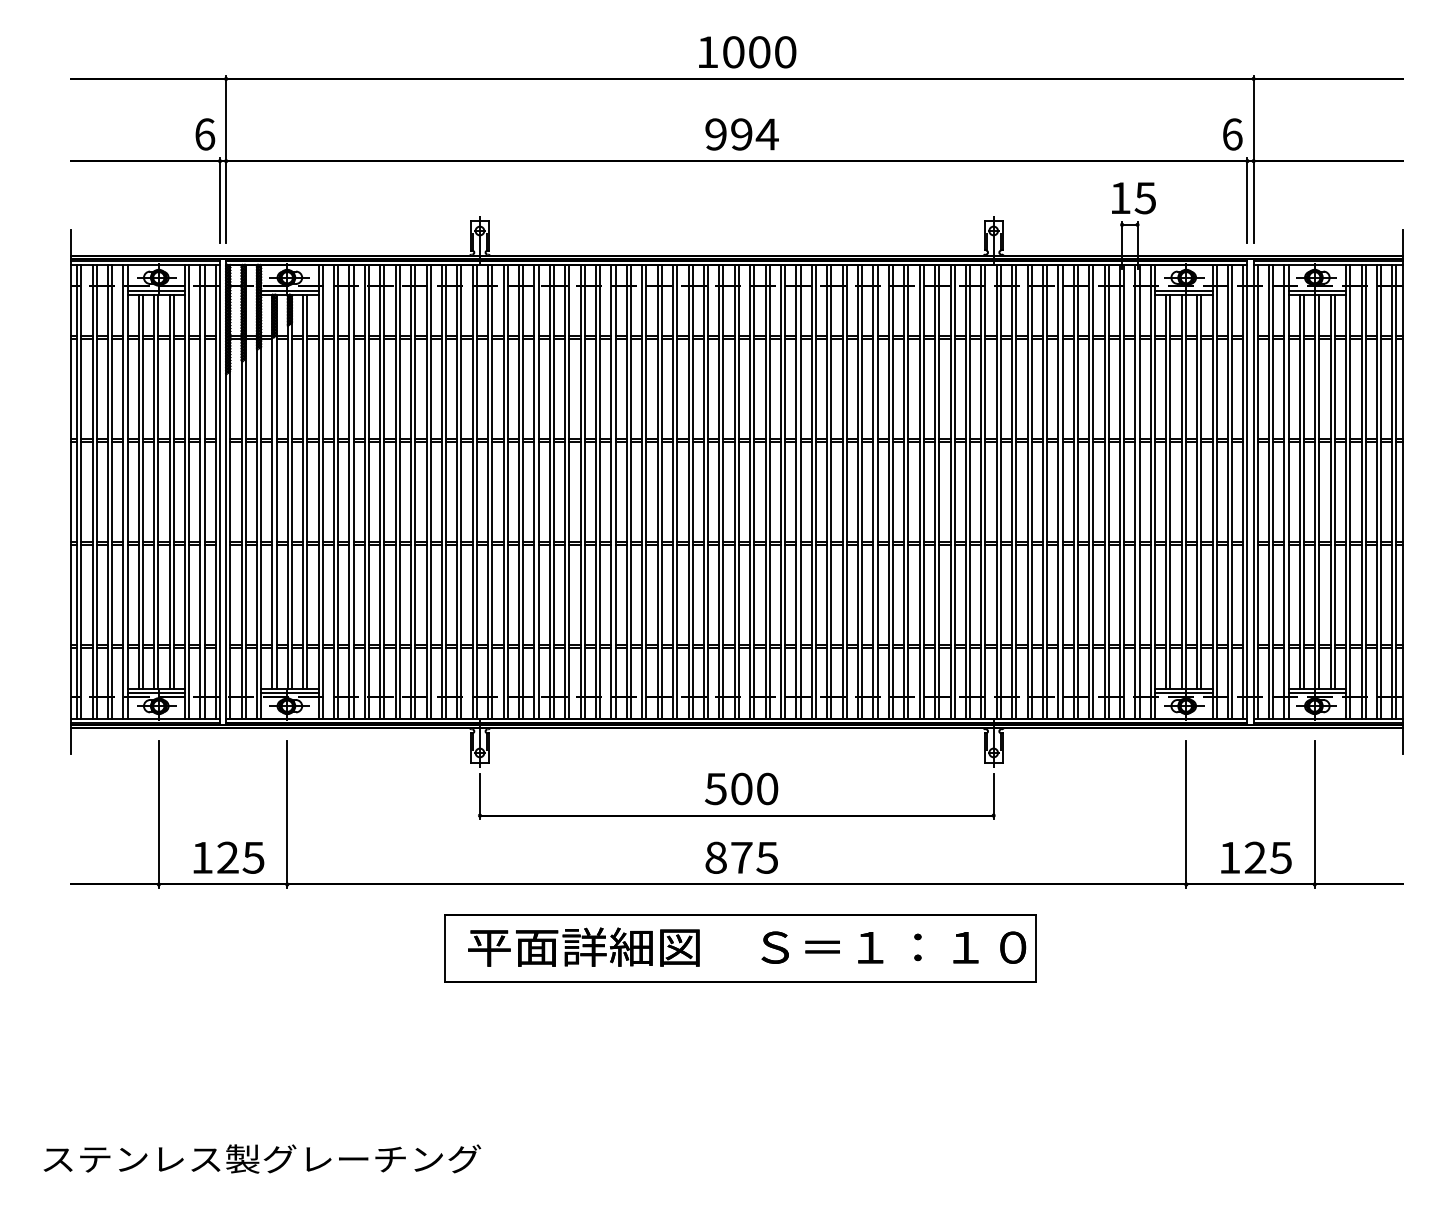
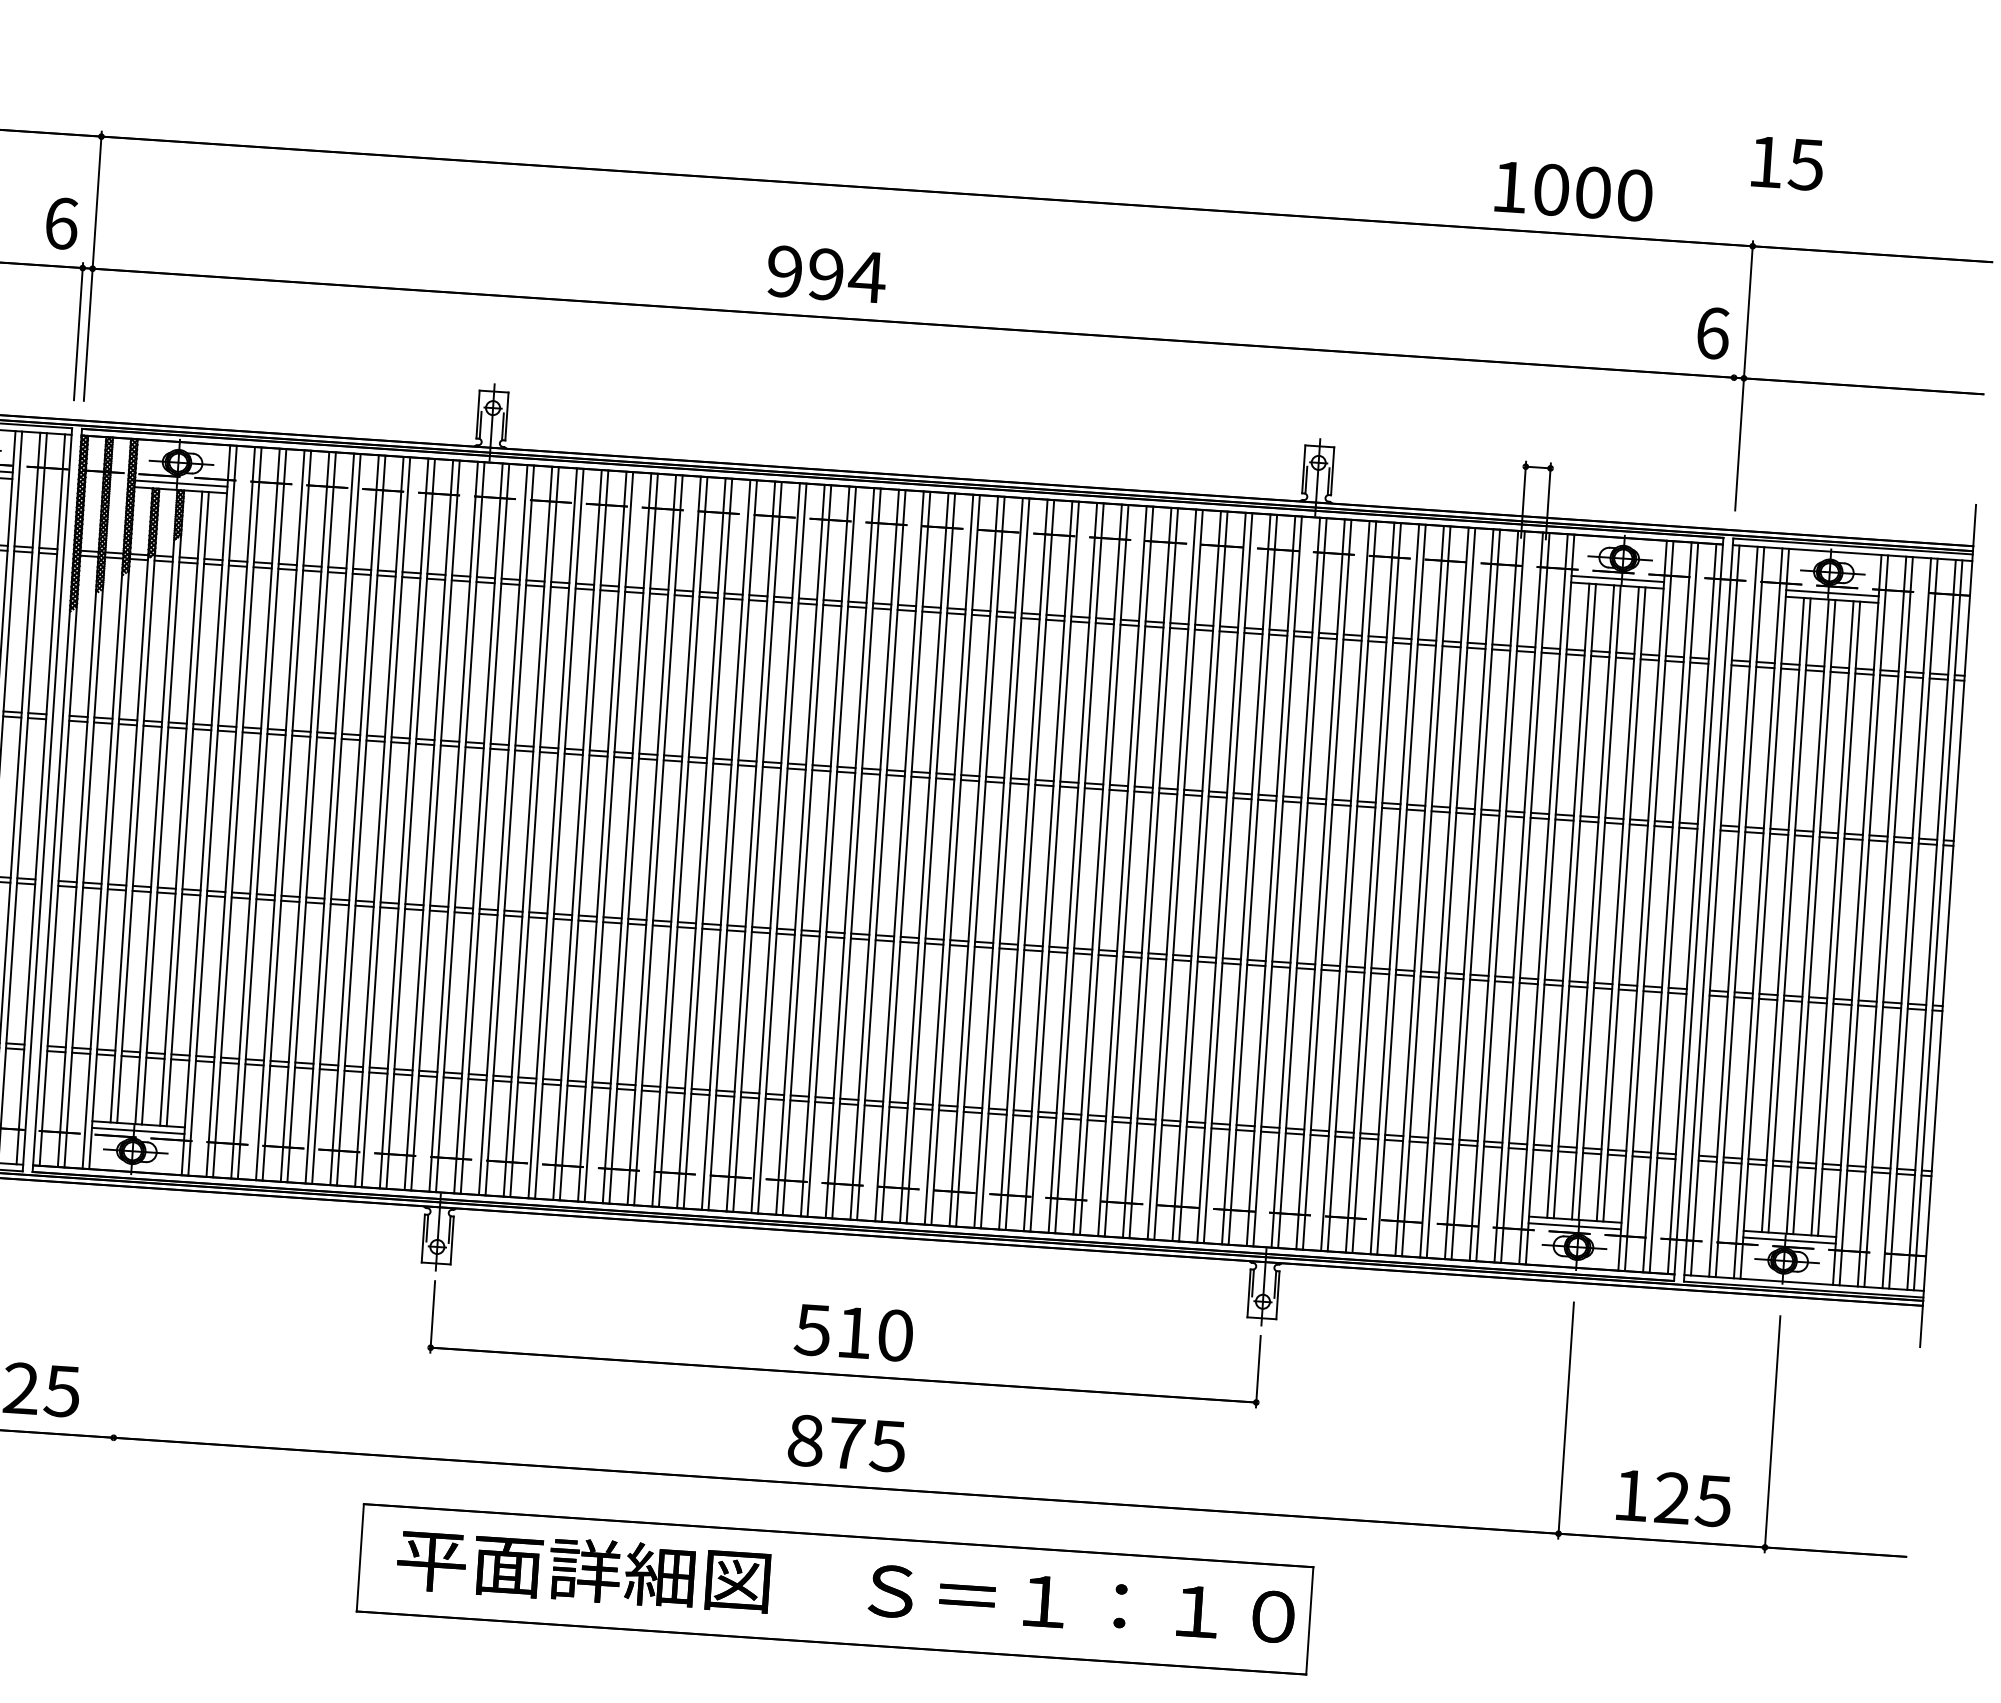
text: (747, 52) -> (1573, 191), moved
text: (741, 134) -> (825, 274), moved
text: (1133, 198) -> (1787, 163), moved
line: (1247, 200) -> (1729, 441), removed
text: (741, 788) -> (853, 1332), 500 -> 510
line: (287, 813) -> (121, 1323), removed

